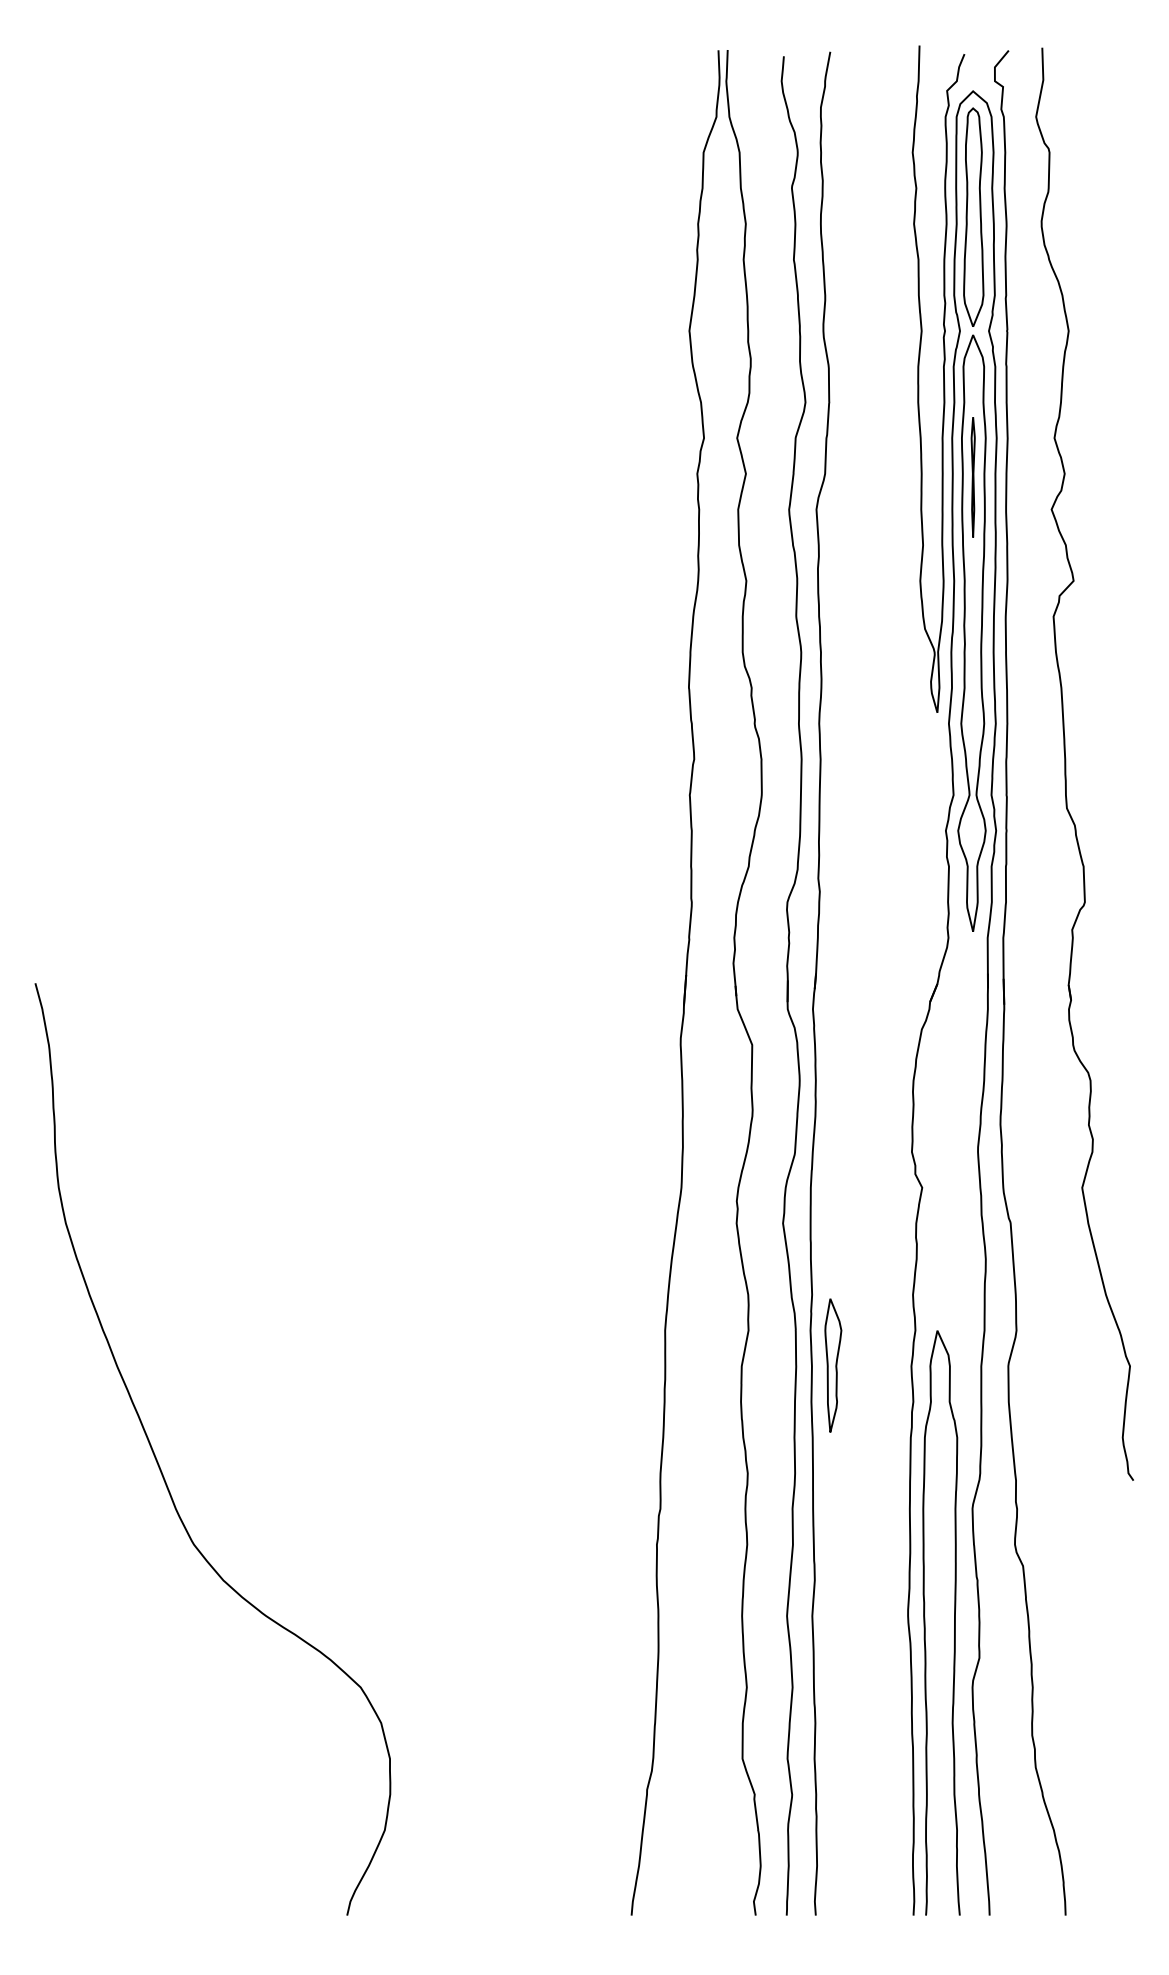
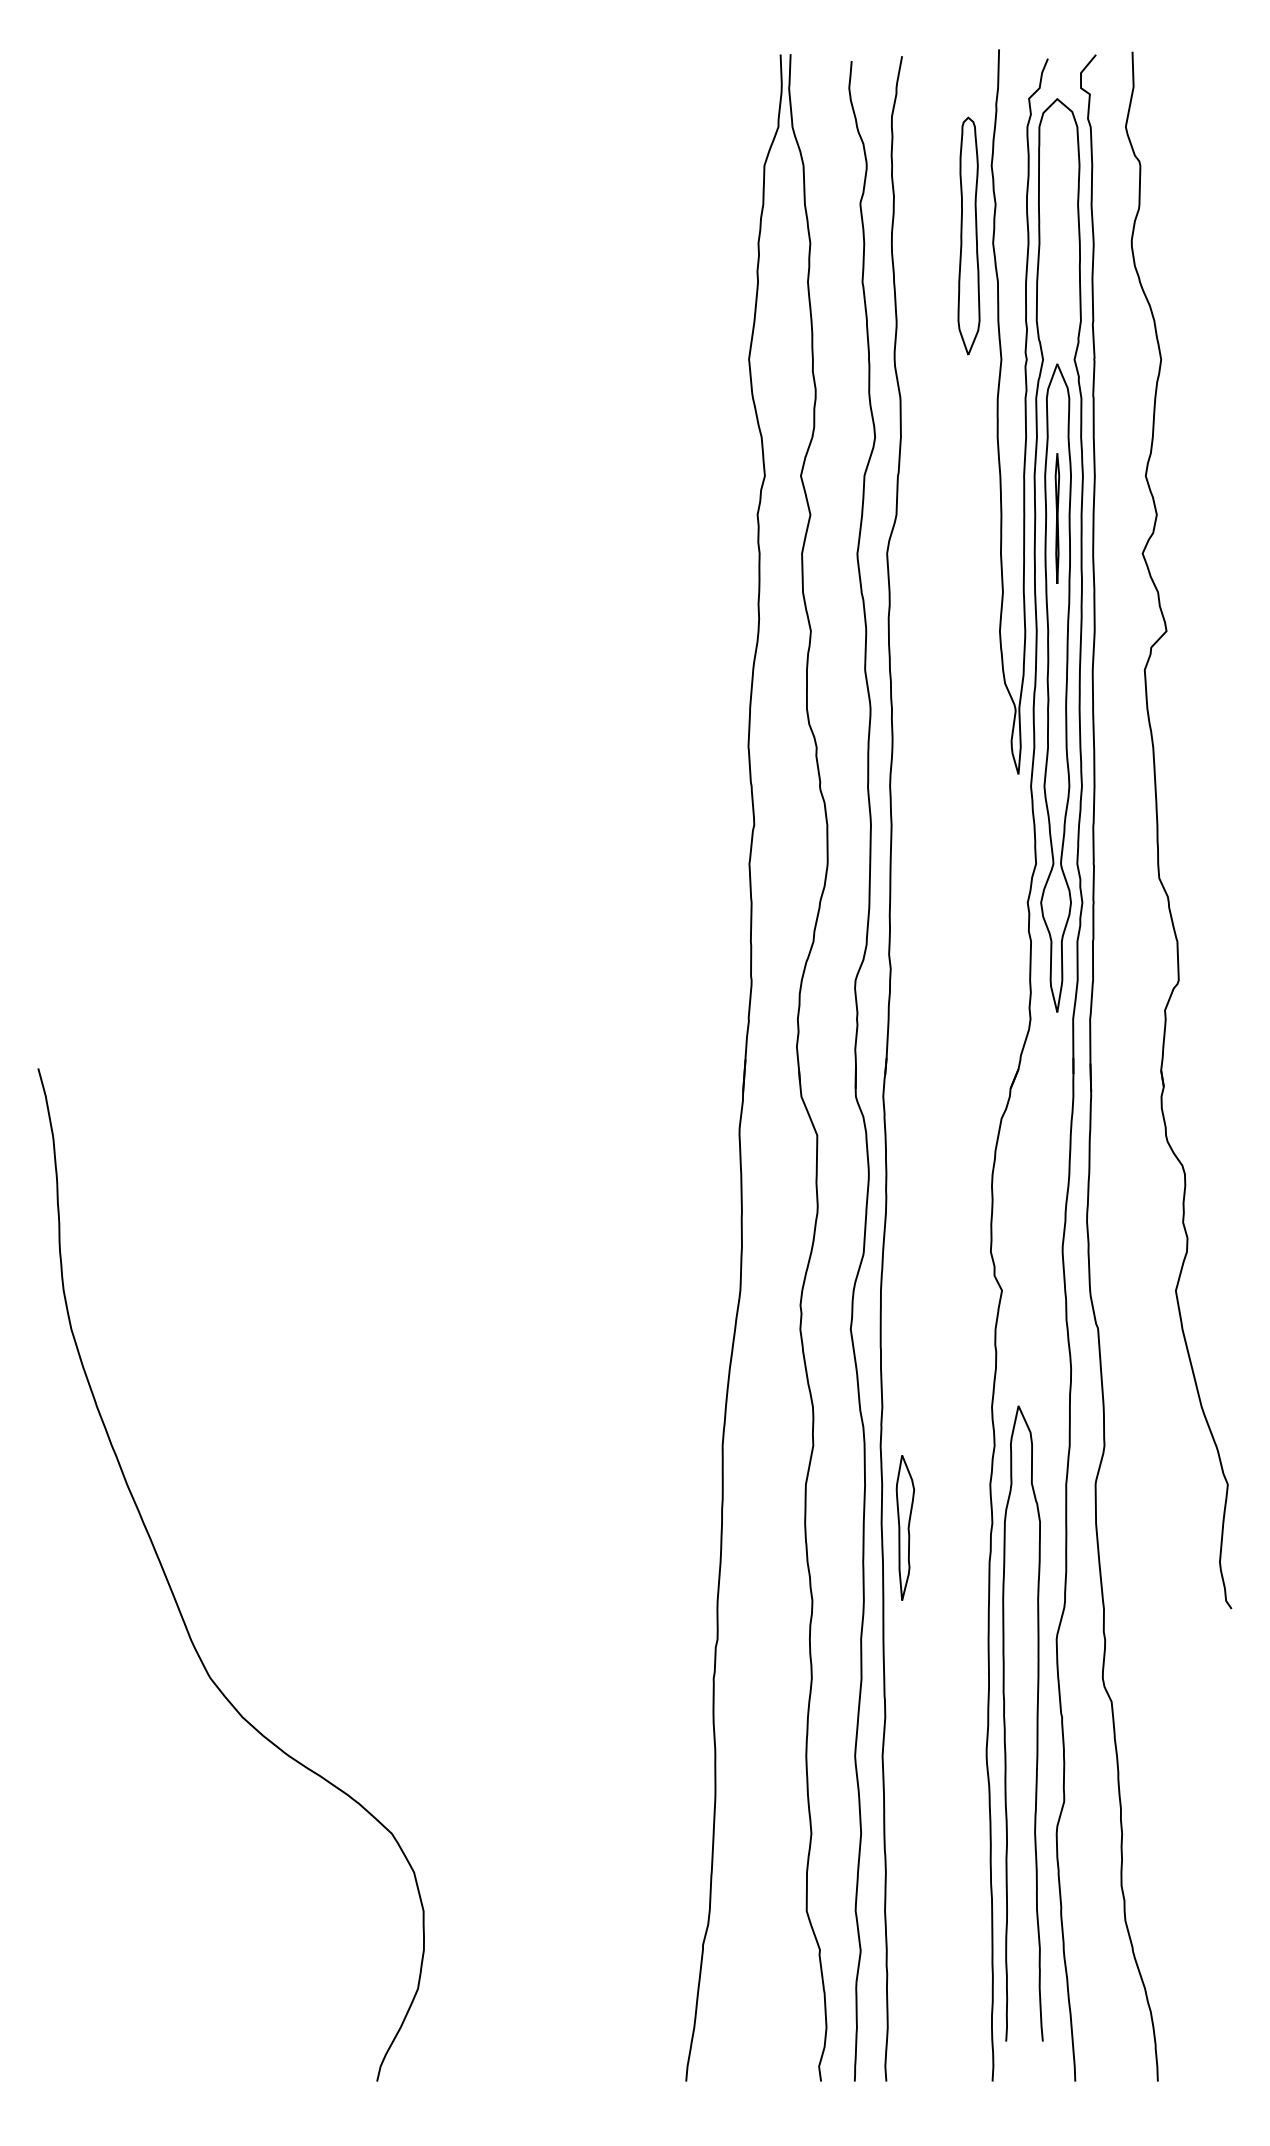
part: (973, 216) -> (968, 235), moved
part: (832, 1365) -> (904, 1527), moved
curve: (953, 1622) -> (1036, 1723), moved

